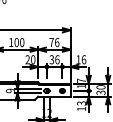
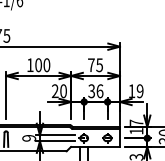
text: (57, 42) -> (100, 65), 76 -> 75
text: (83, 59) -> (139, 90), 16 -> 19

